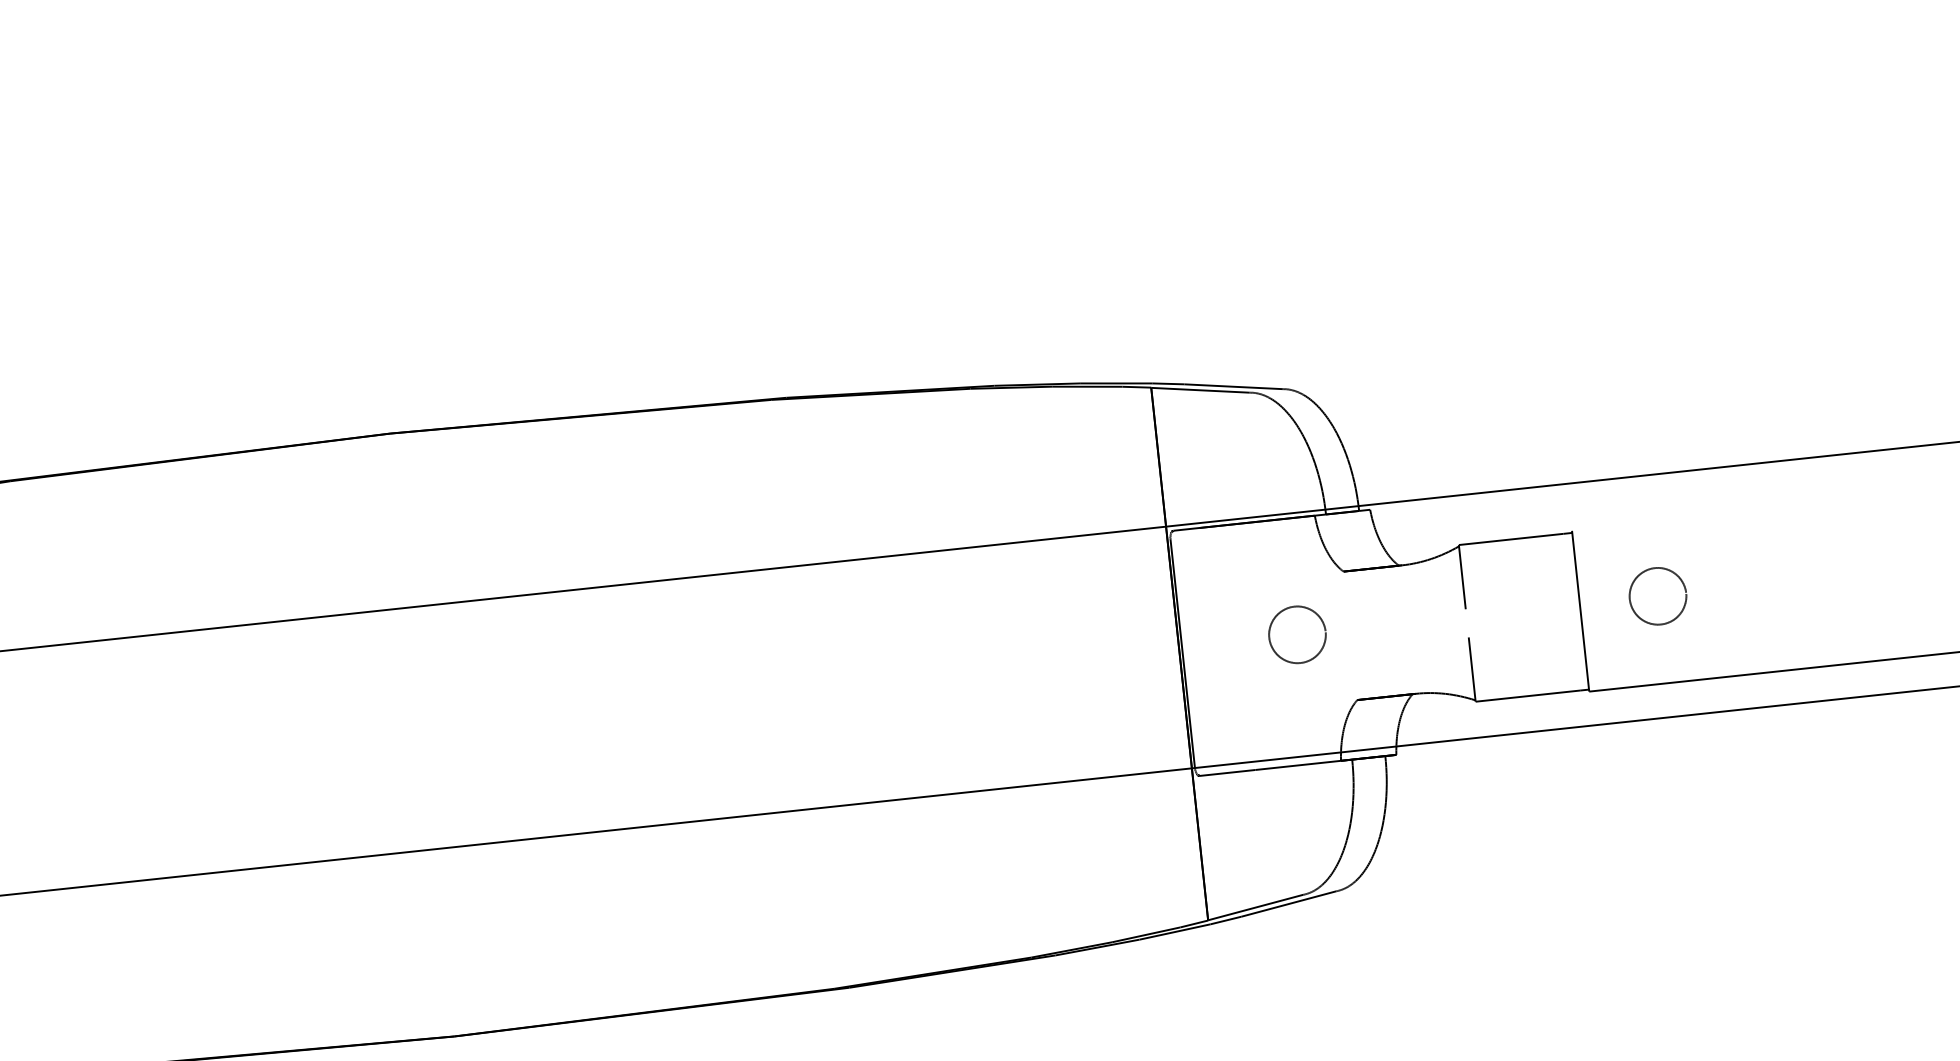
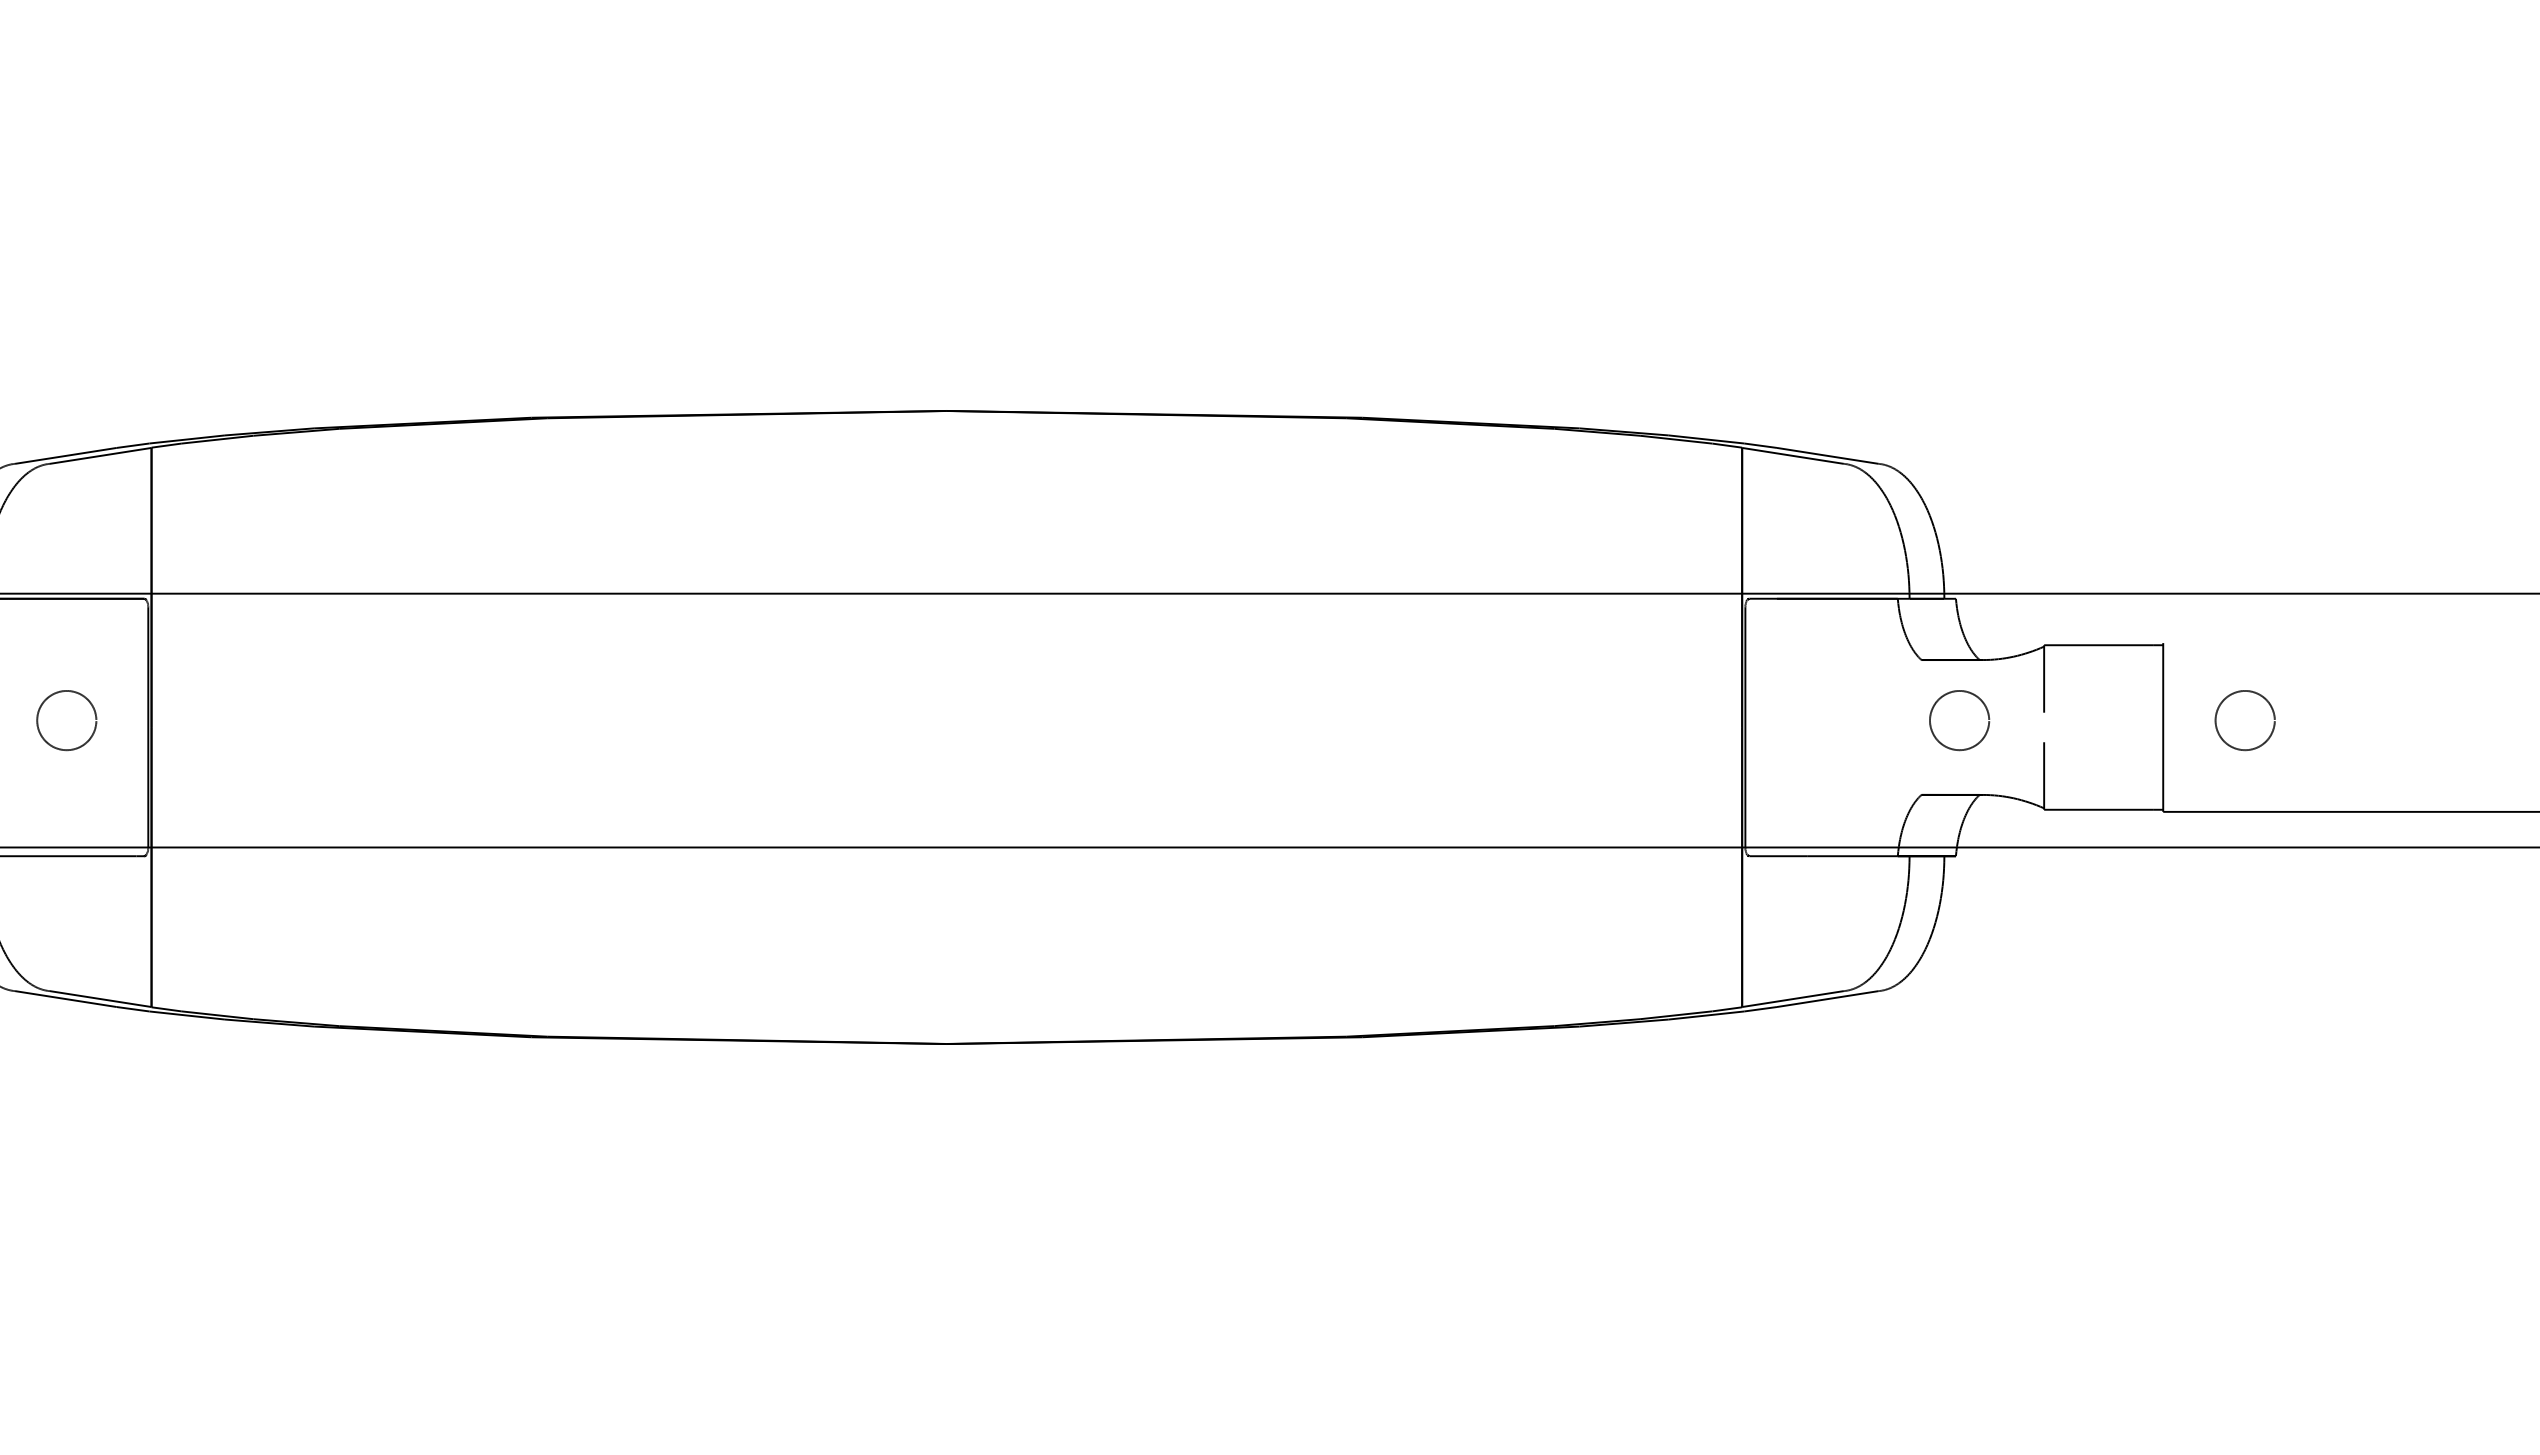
part: (1287, 609) -> (1951, 693), moved

